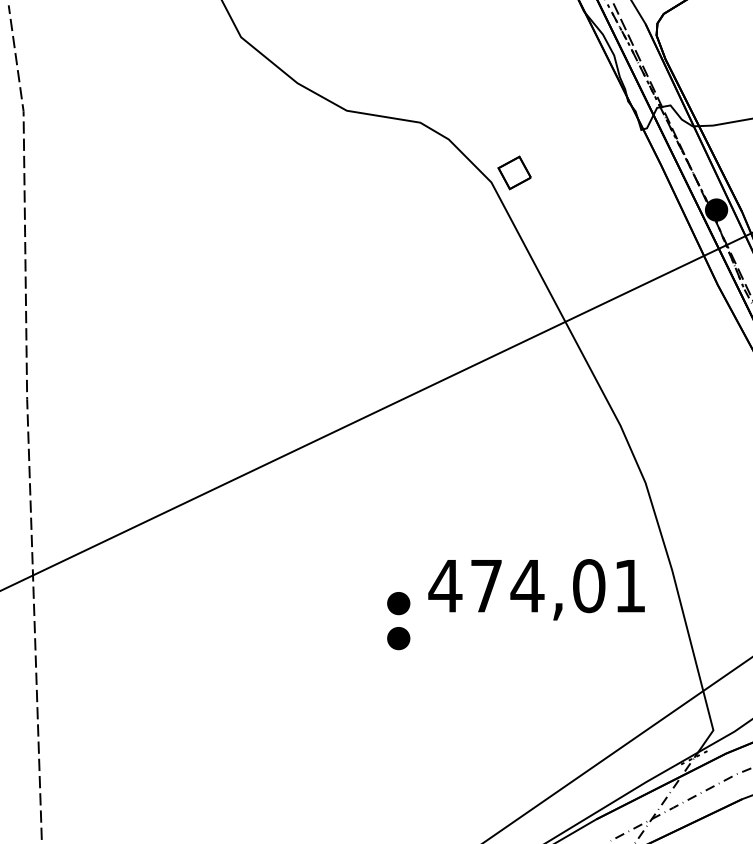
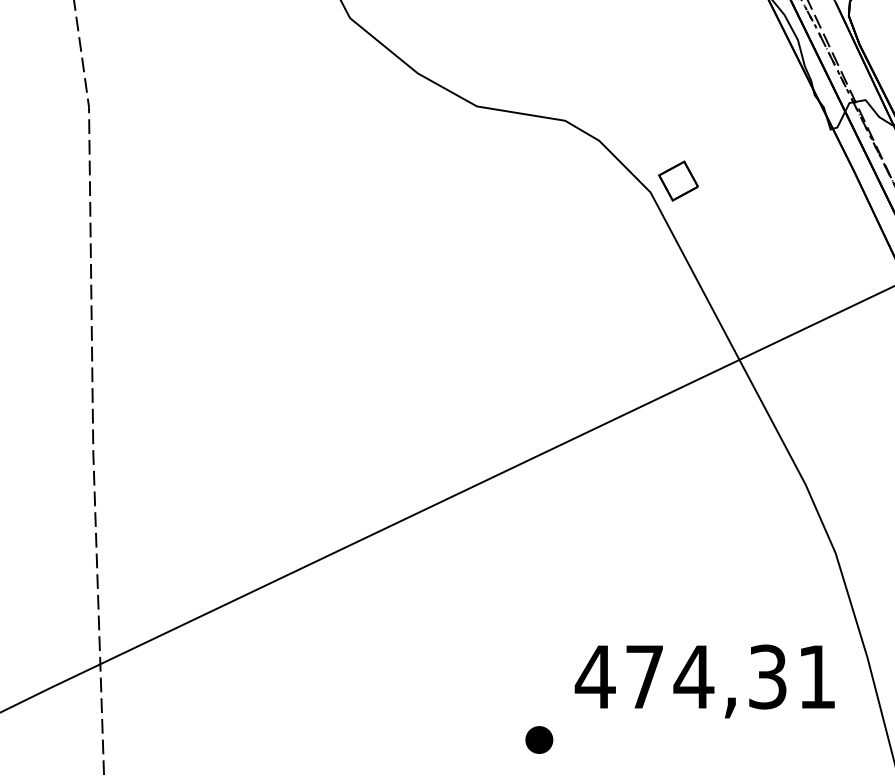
text: (589, 586) -> (768, 677), 474,01 -> 474,31
part: (398, 603) -> (539, 697), removed

